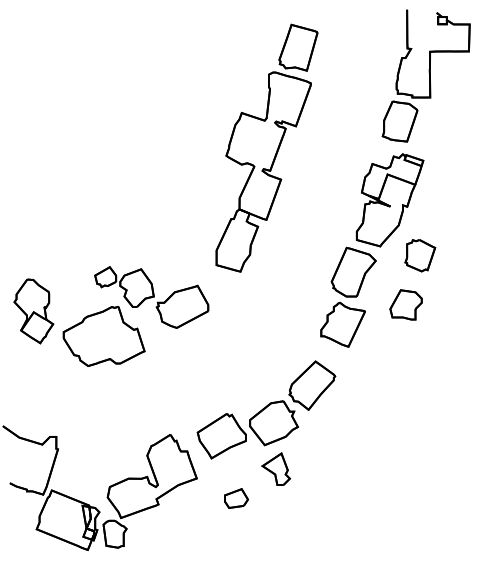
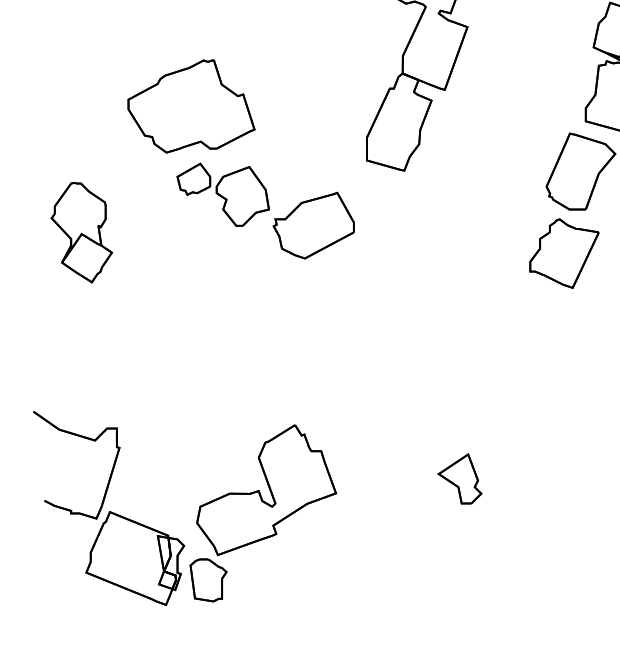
part: (103, 336) -> (190, 106), moved
part: (266, 409) -> (444, 385), removed
part: (236, 498) -> (397, 524), removed

